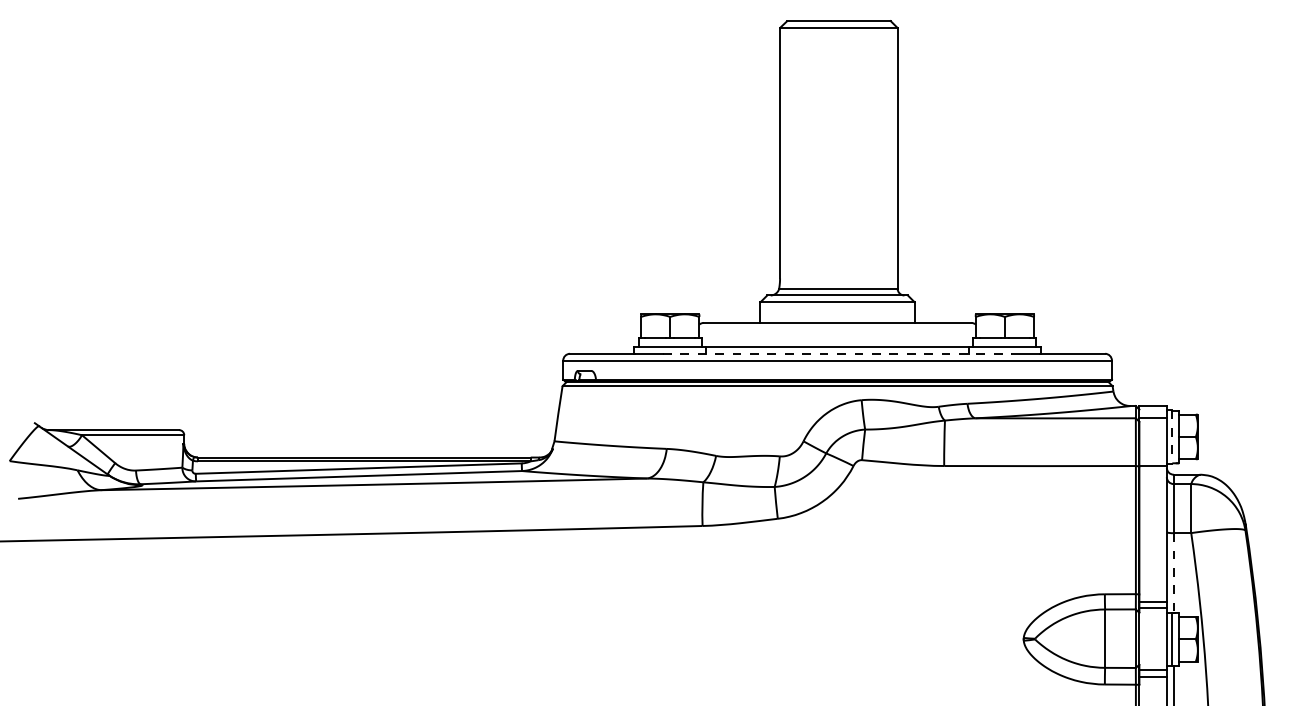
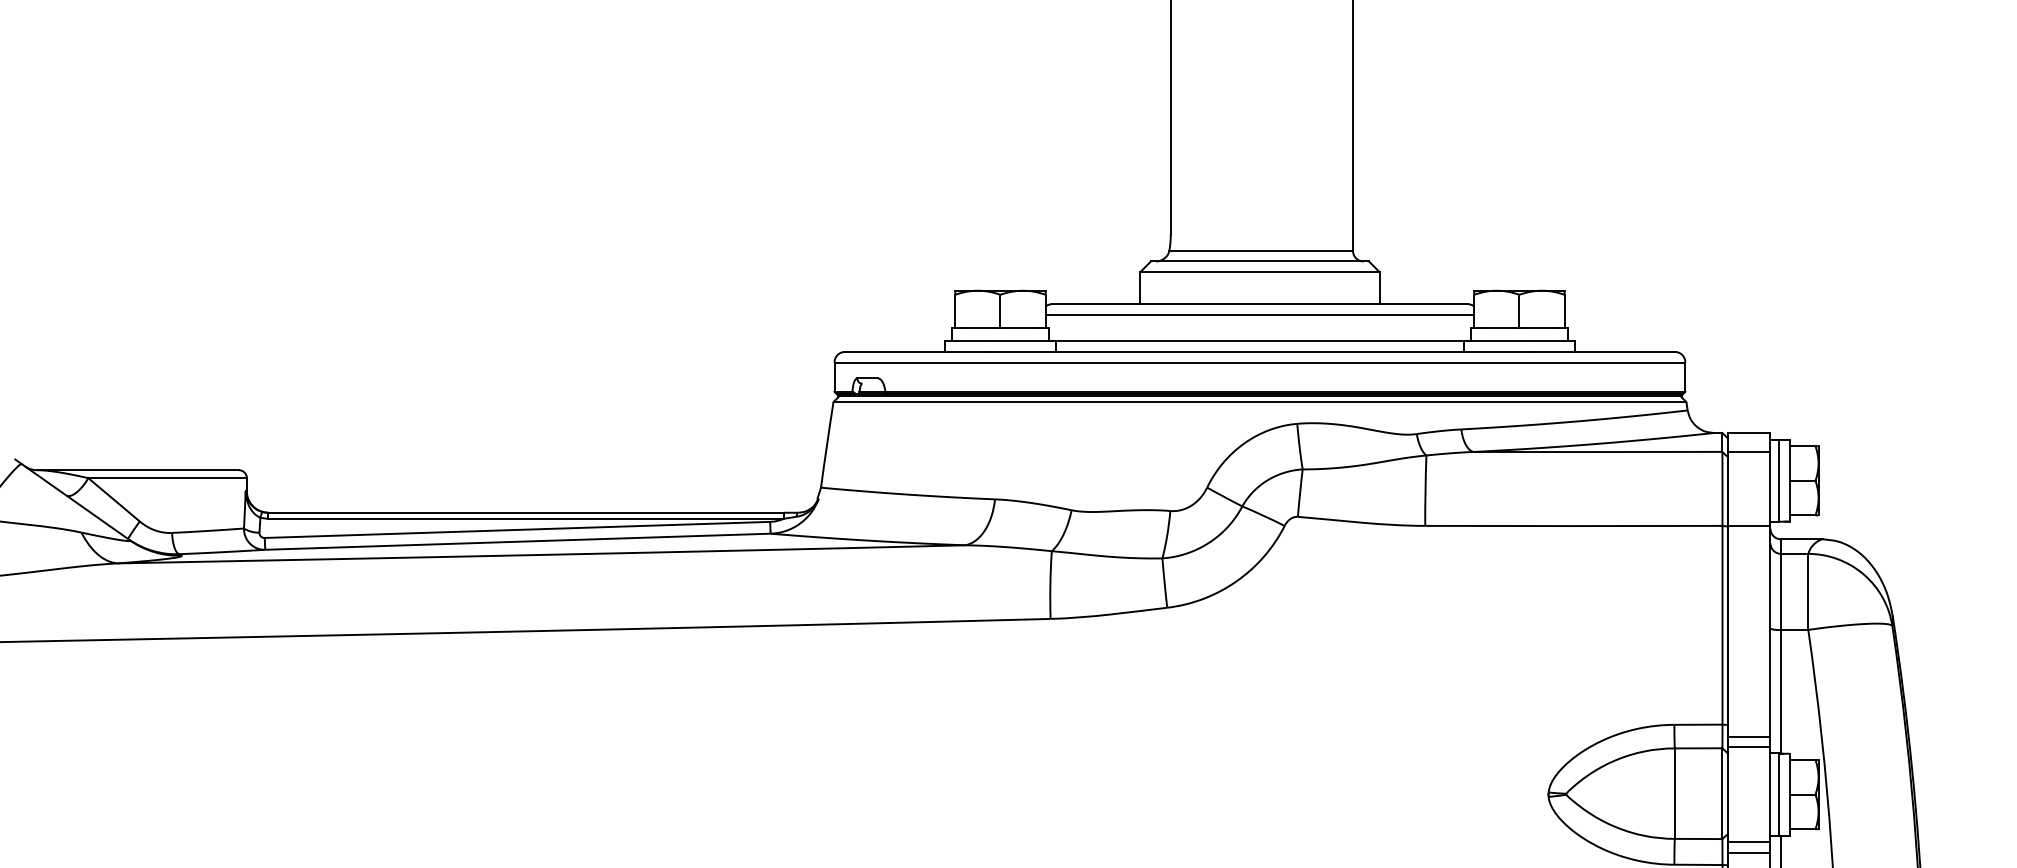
line: (837, 329) -> (1259, 314), added
line: (837, 353) -> (1259, 351), dashed -> solid
line: (1172, 436) -> (1779, 480), dashed -> solid
line: (1173, 573) -> (1780, 692), dashed -> solid

